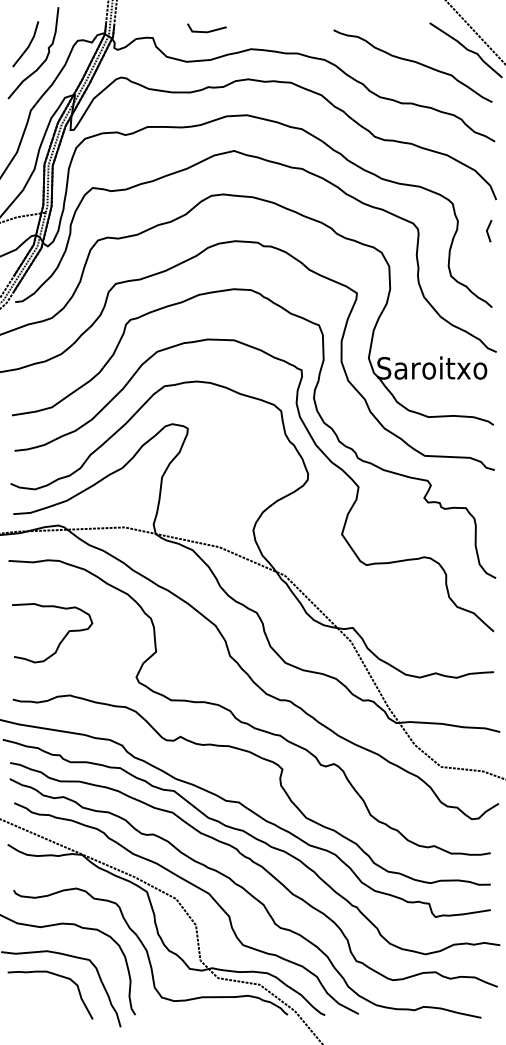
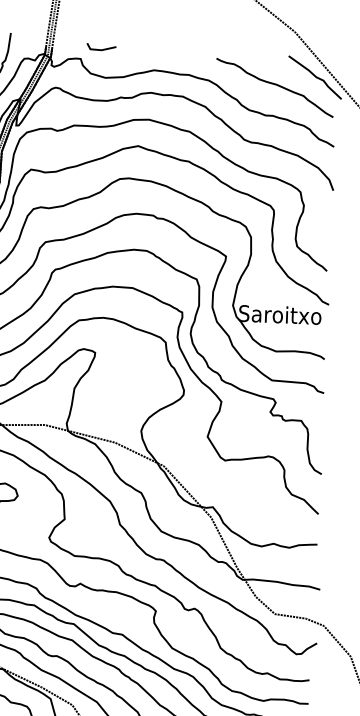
line: (206, 31) -> (101, 49), moved
line: (488, 232) -> (326, 214), removed

